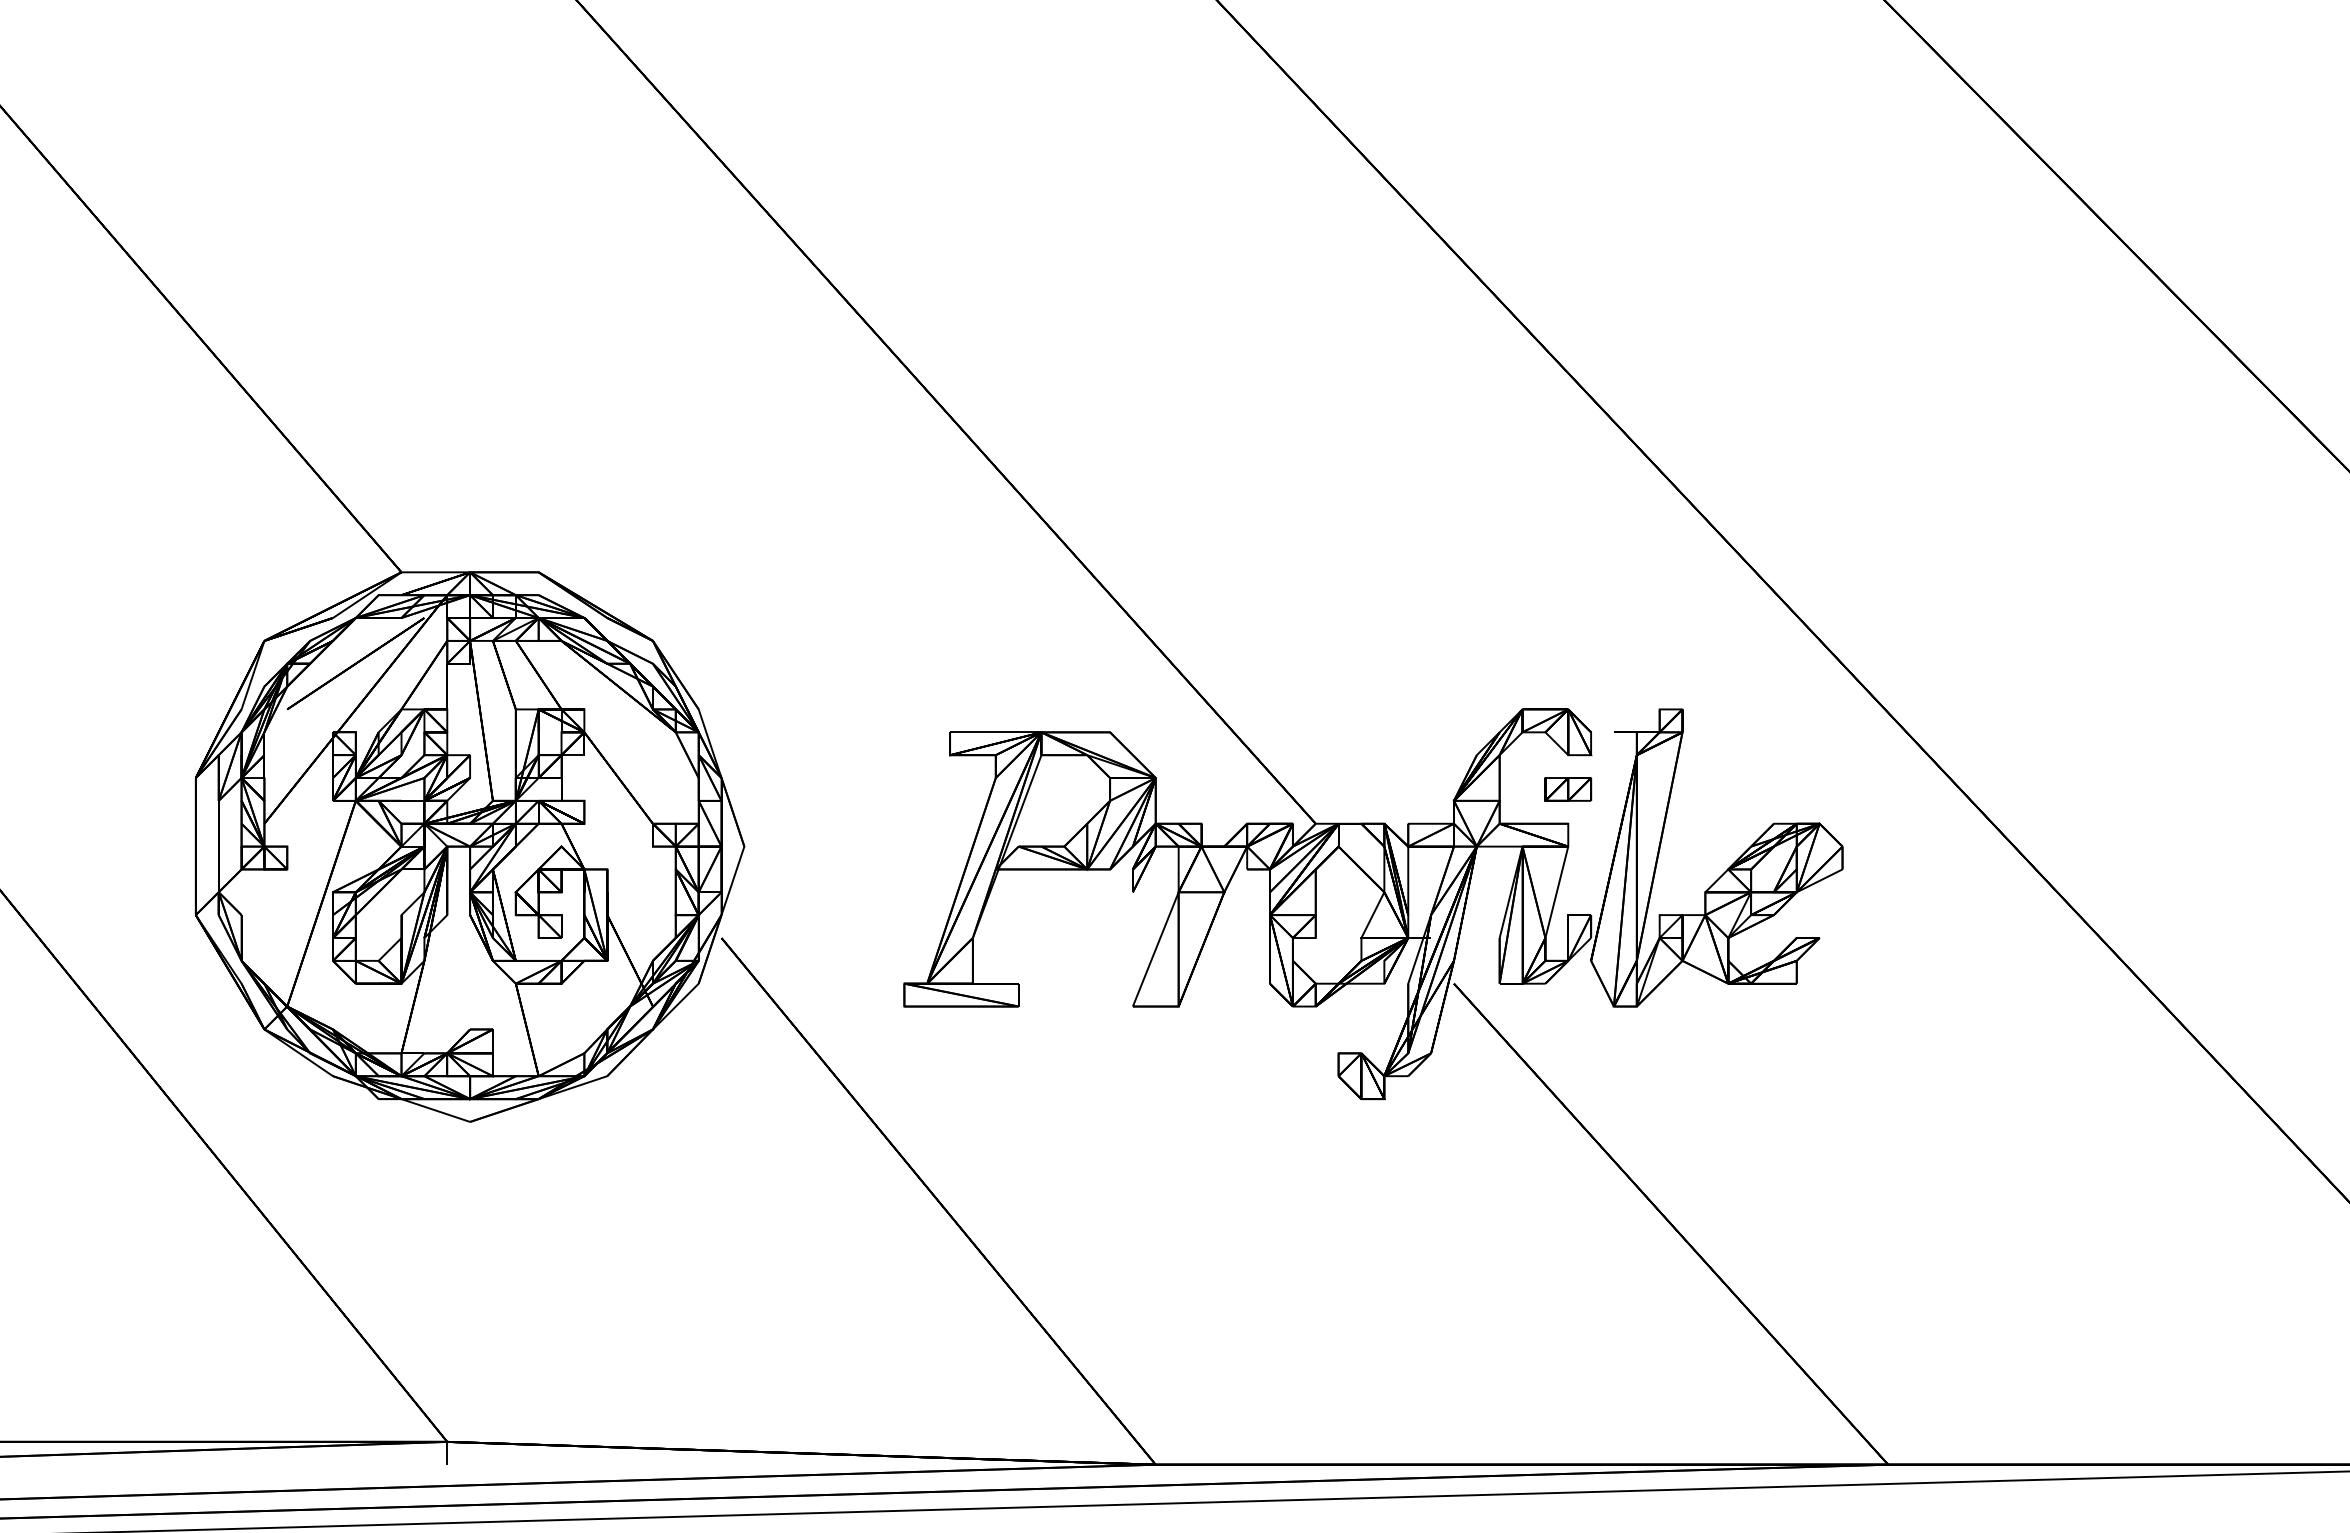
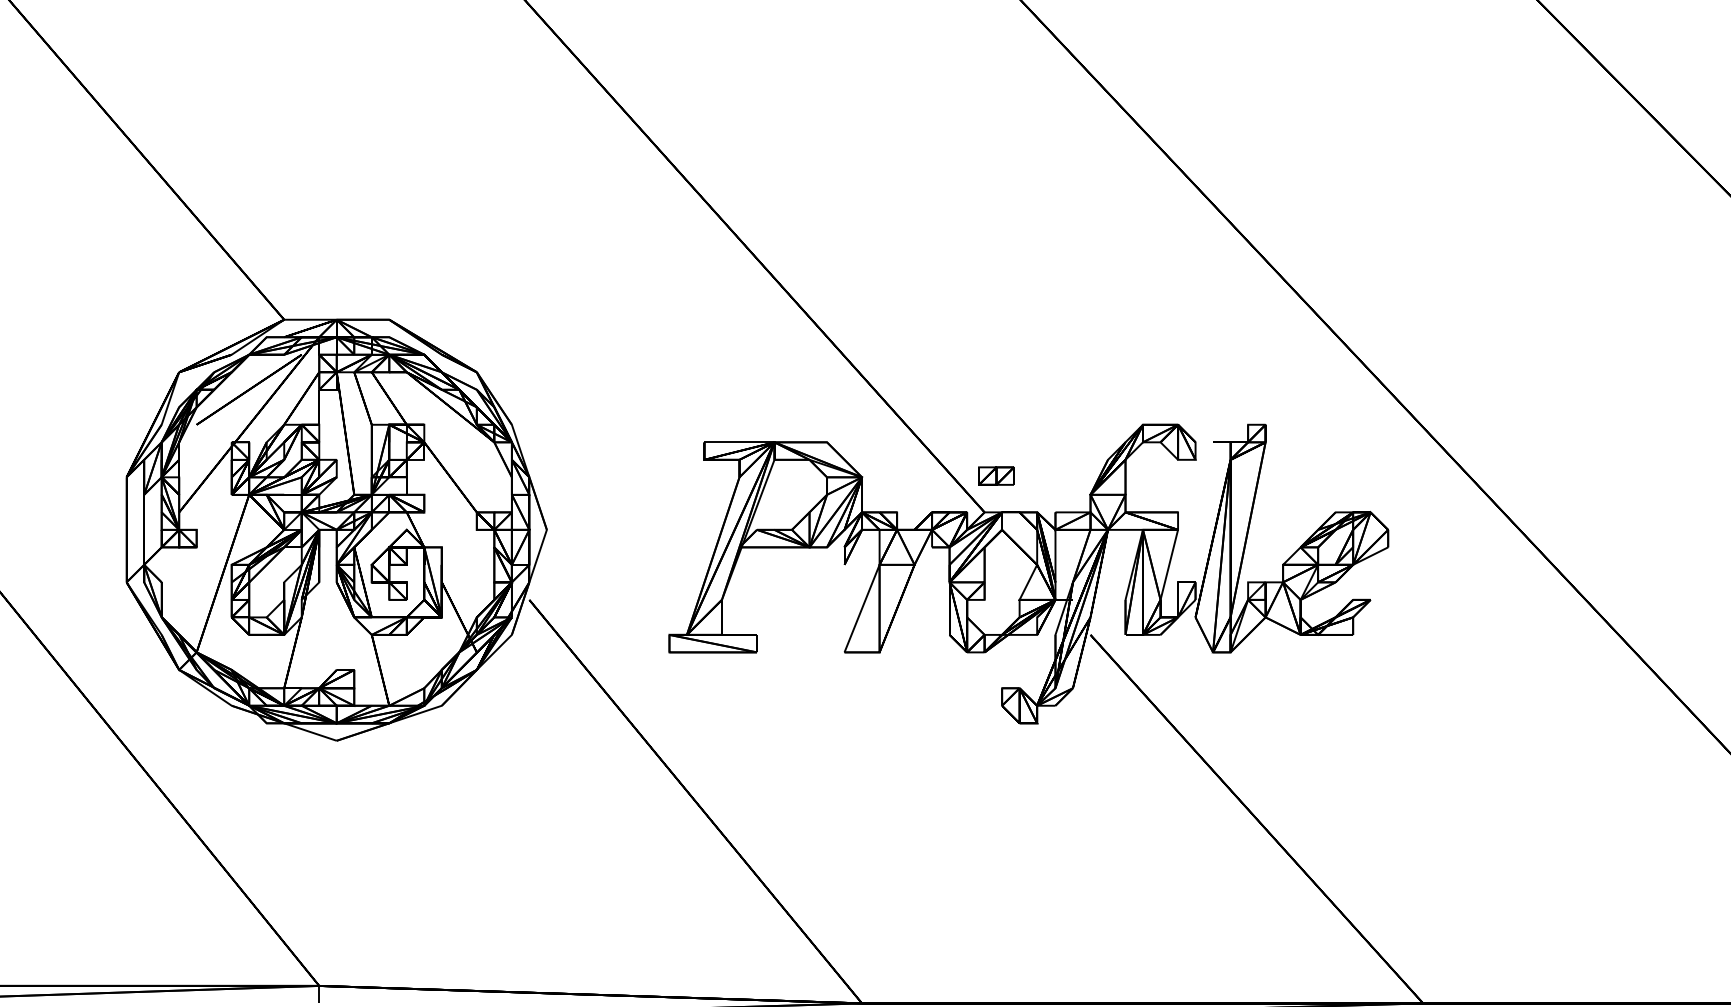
part: (1568, 789) -> (996, 476), moved

